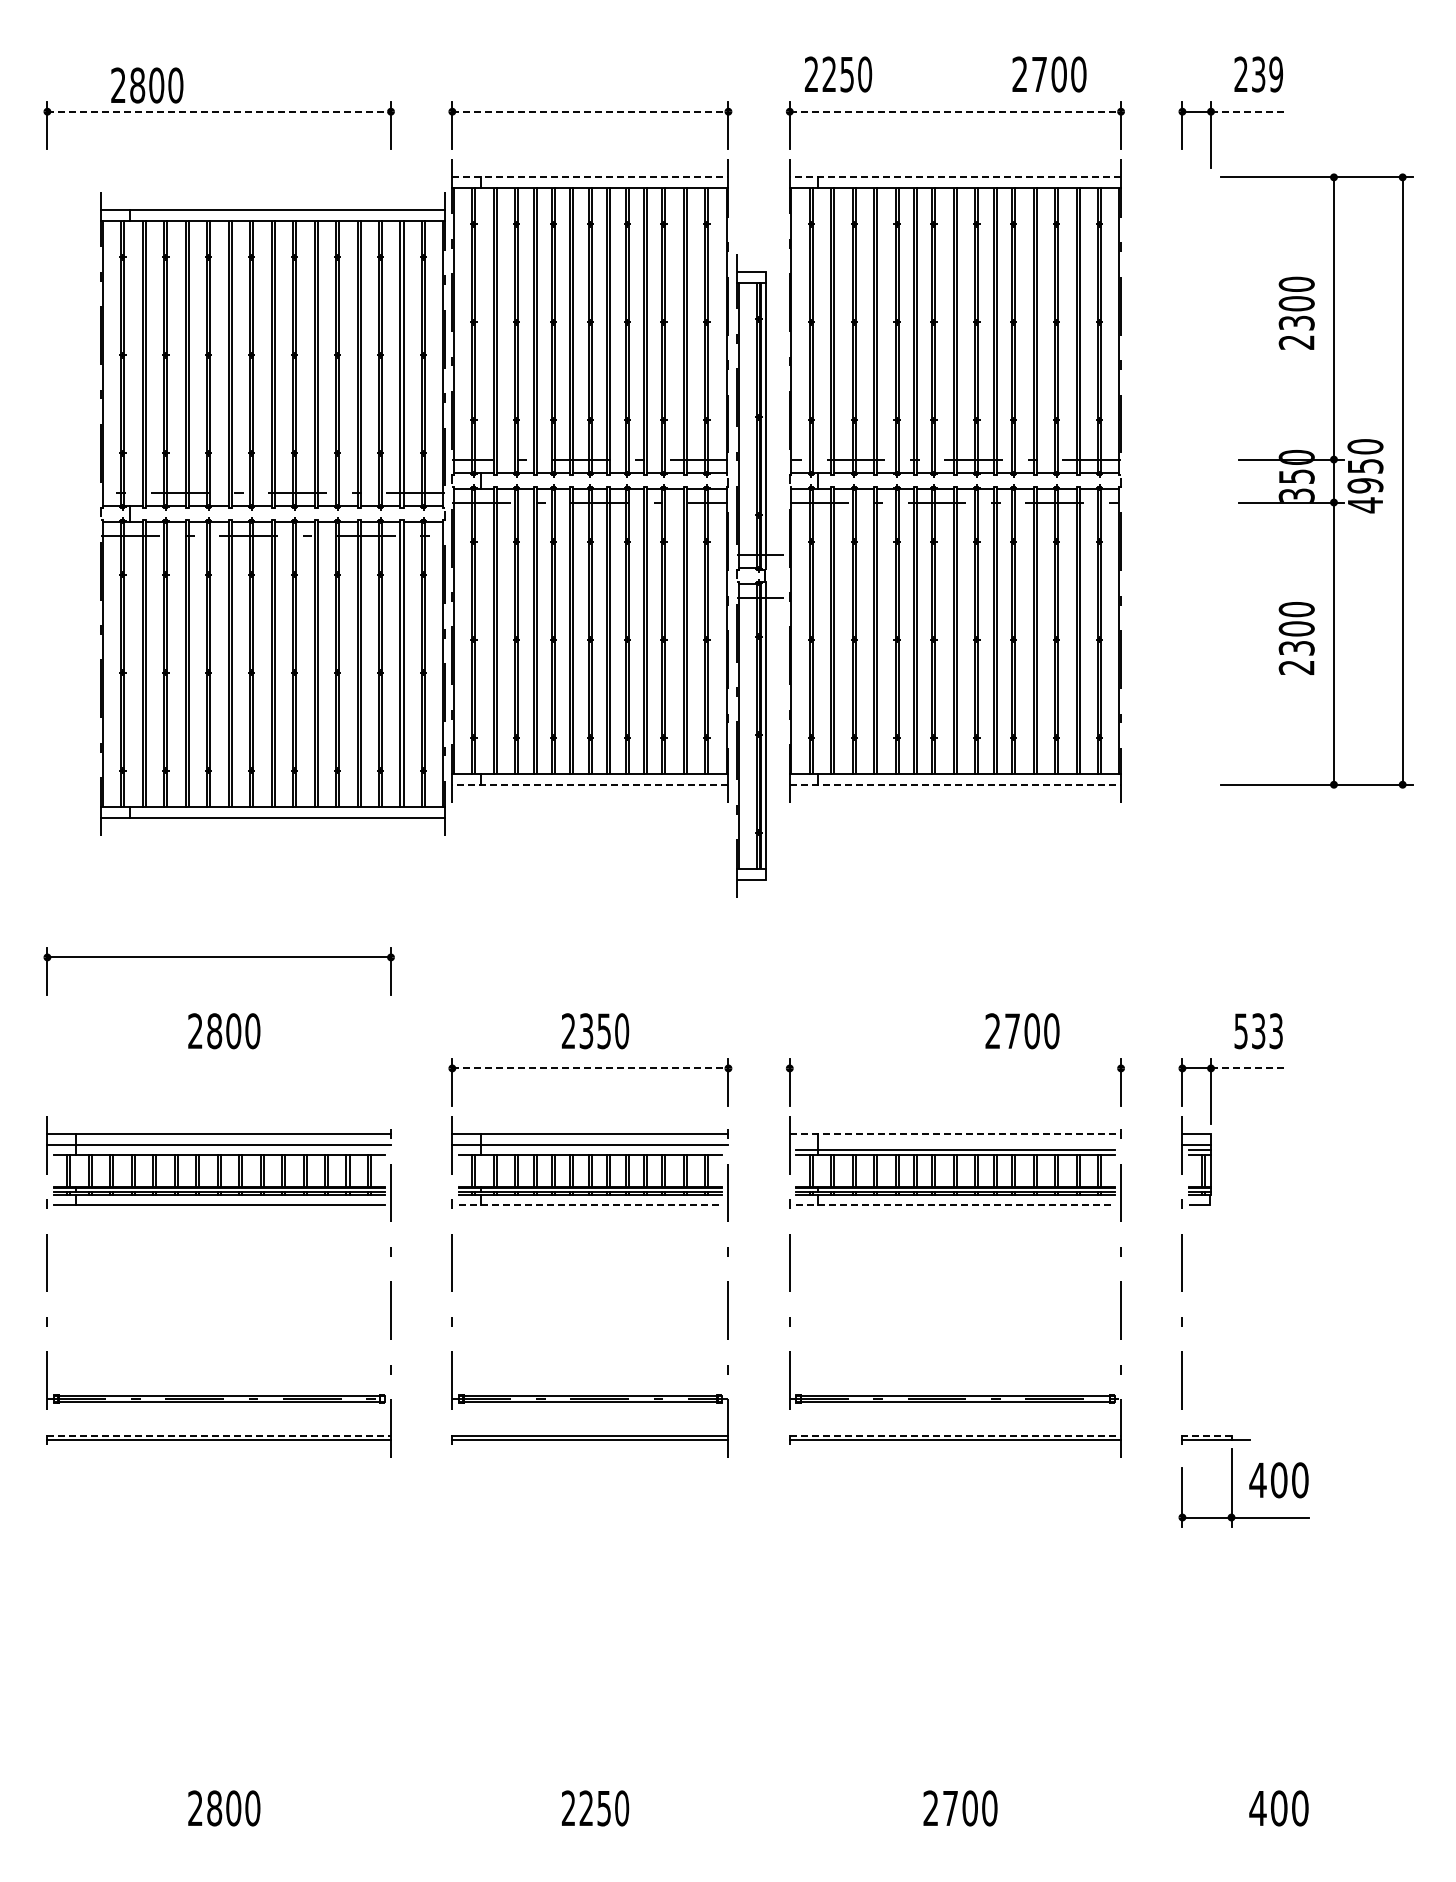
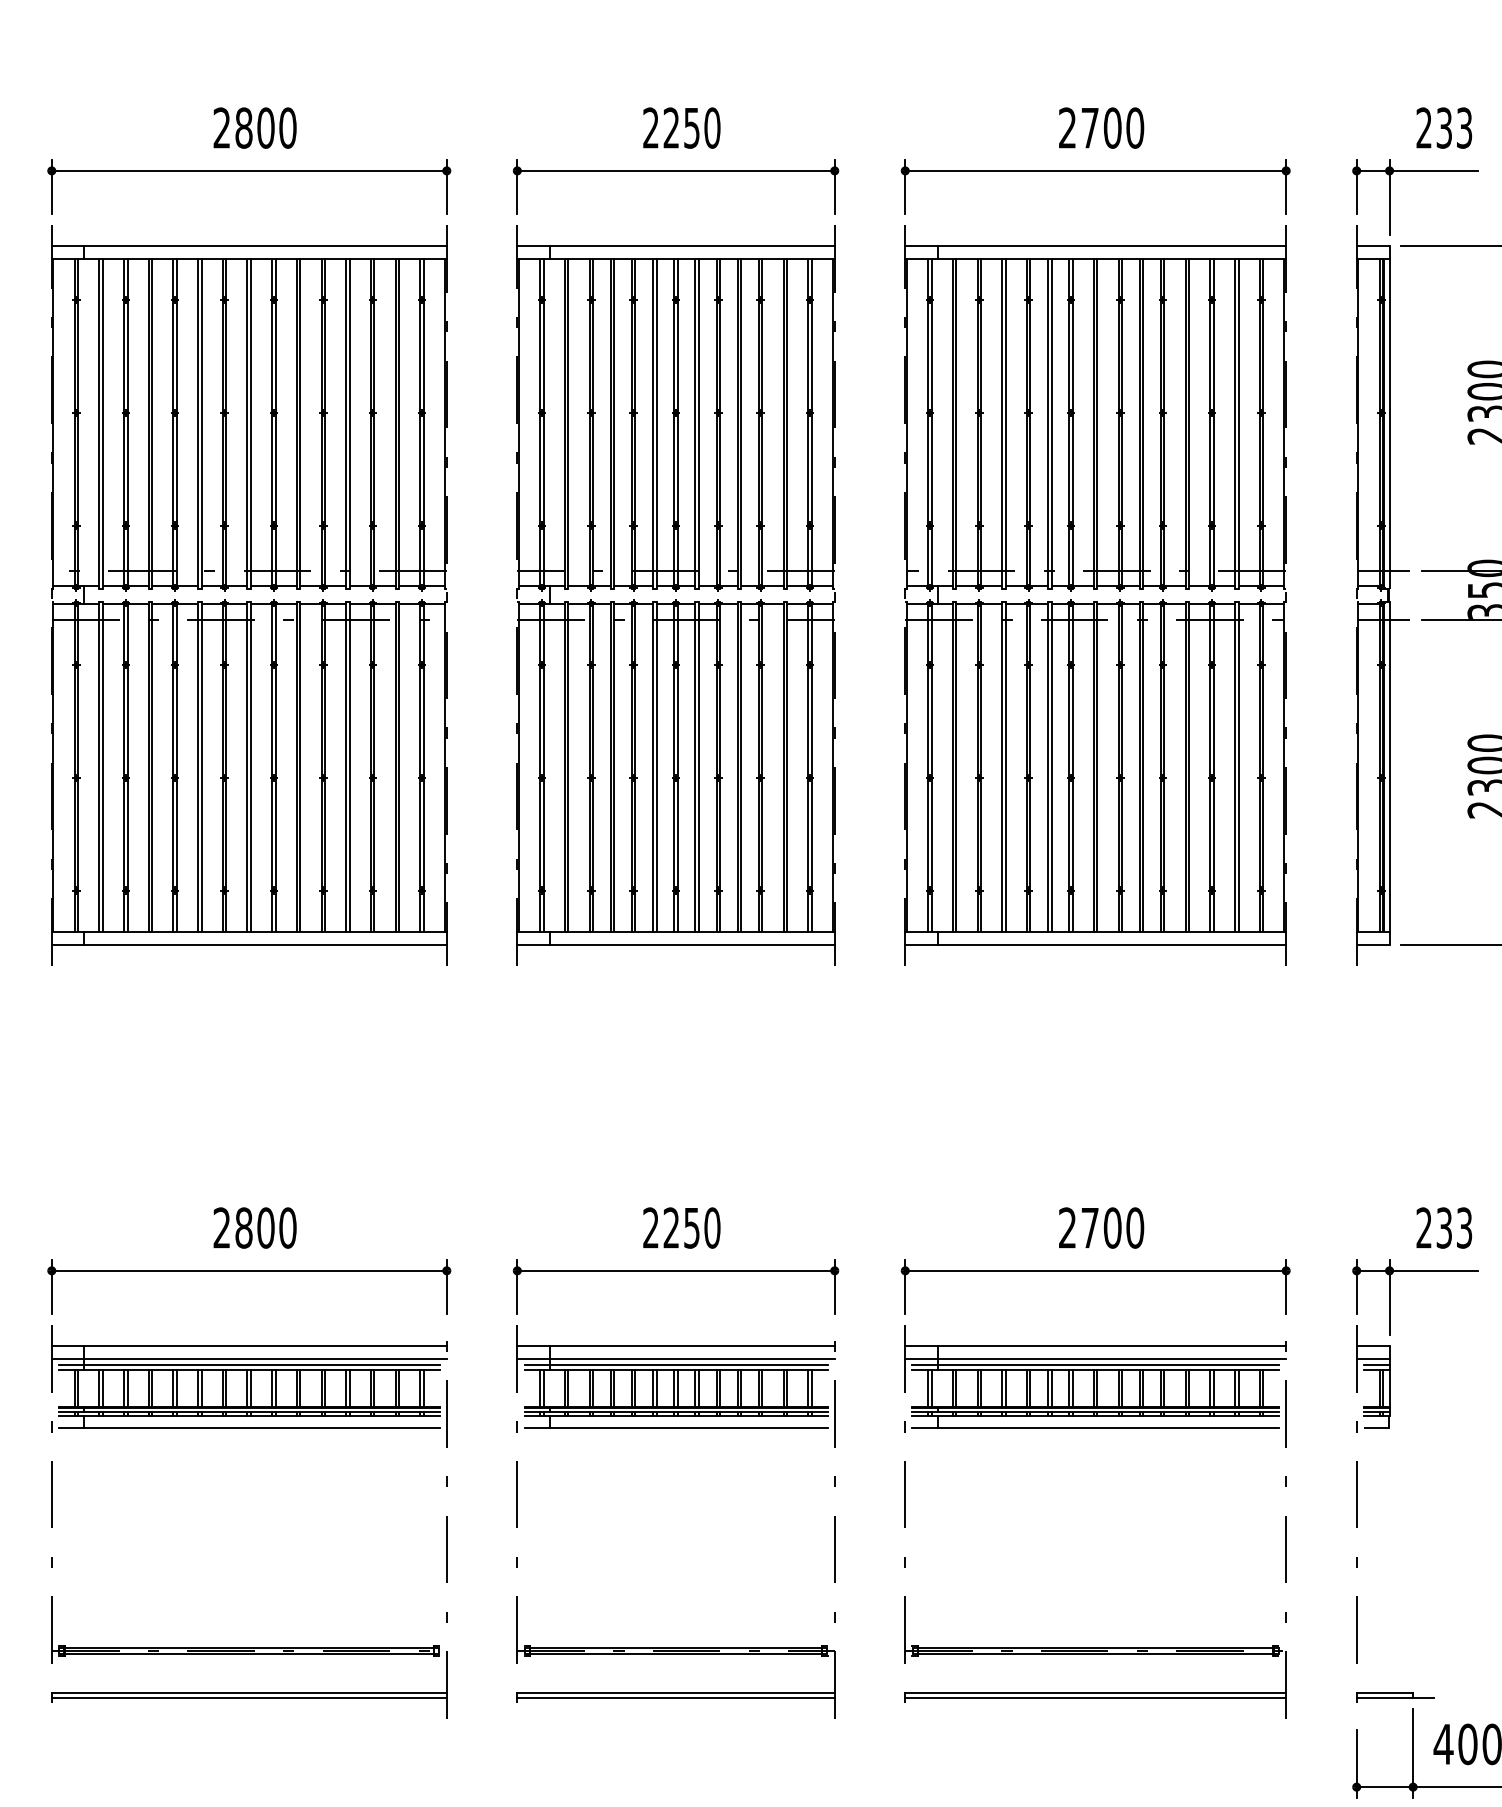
text: (838, 74) -> (681, 128), moved
text: (1049, 74) -> (1101, 128), moved
text: (1276, 74) -> (1464, 128), 239 -> 233
text: (147, 85) -> (255, 128), moved
line: (219, 111) -> (249, 170), dashed -> solid
line: (590, 111) -> (676, 170), dashed -> solid
line: (955, 111) -> (1095, 170), dashed -> solid
line: (1249, 111) -> (1433, 170), dashed -> solid
line: (590, 177) -> (676, 246), dashed -> solid
line: (955, 177) -> (1095, 246), dashed -> solid
part: (272, 513) -> (248, 594), moved
part: (759, 575) -> (1382, 594), moved
line: (589, 784) -> (675, 944), dashed -> solid
line: (955, 784) -> (1095, 944), dashed -> solid
part: (218, 957) -> (248, 1270), moved
text: (586, 1031) -> (671, 1228), 2350 -> 2250
text: (1022, 1031) -> (1101, 1228), moved
text: (1240, 1031) -> (1423, 1228), 533 -> 233
line: (590, 1068) -> (676, 1270), dashed -> solid
line: (955, 1068) -> (1095, 1270), added
line: (1249, 1068) -> (1433, 1270), dashed -> solid
line: (955, 1134) -> (1095, 1346), dashed -> solid
line: (955, 1145) -> (1095, 1359), added
line: (218, 1150) -> (248, 1365), added
line: (590, 1150) -> (676, 1365), added
line: (590, 1205) -> (676, 1428), dashed -> solid
line: (955, 1205) -> (1095, 1428), dashed -> solid
line: (219, 1435) -> (249, 1692), dashed -> solid
line: (955, 1435) -> (1095, 1692), dashed -> solid
line: (1206, 1435) -> (1384, 1692), dashed -> solid

